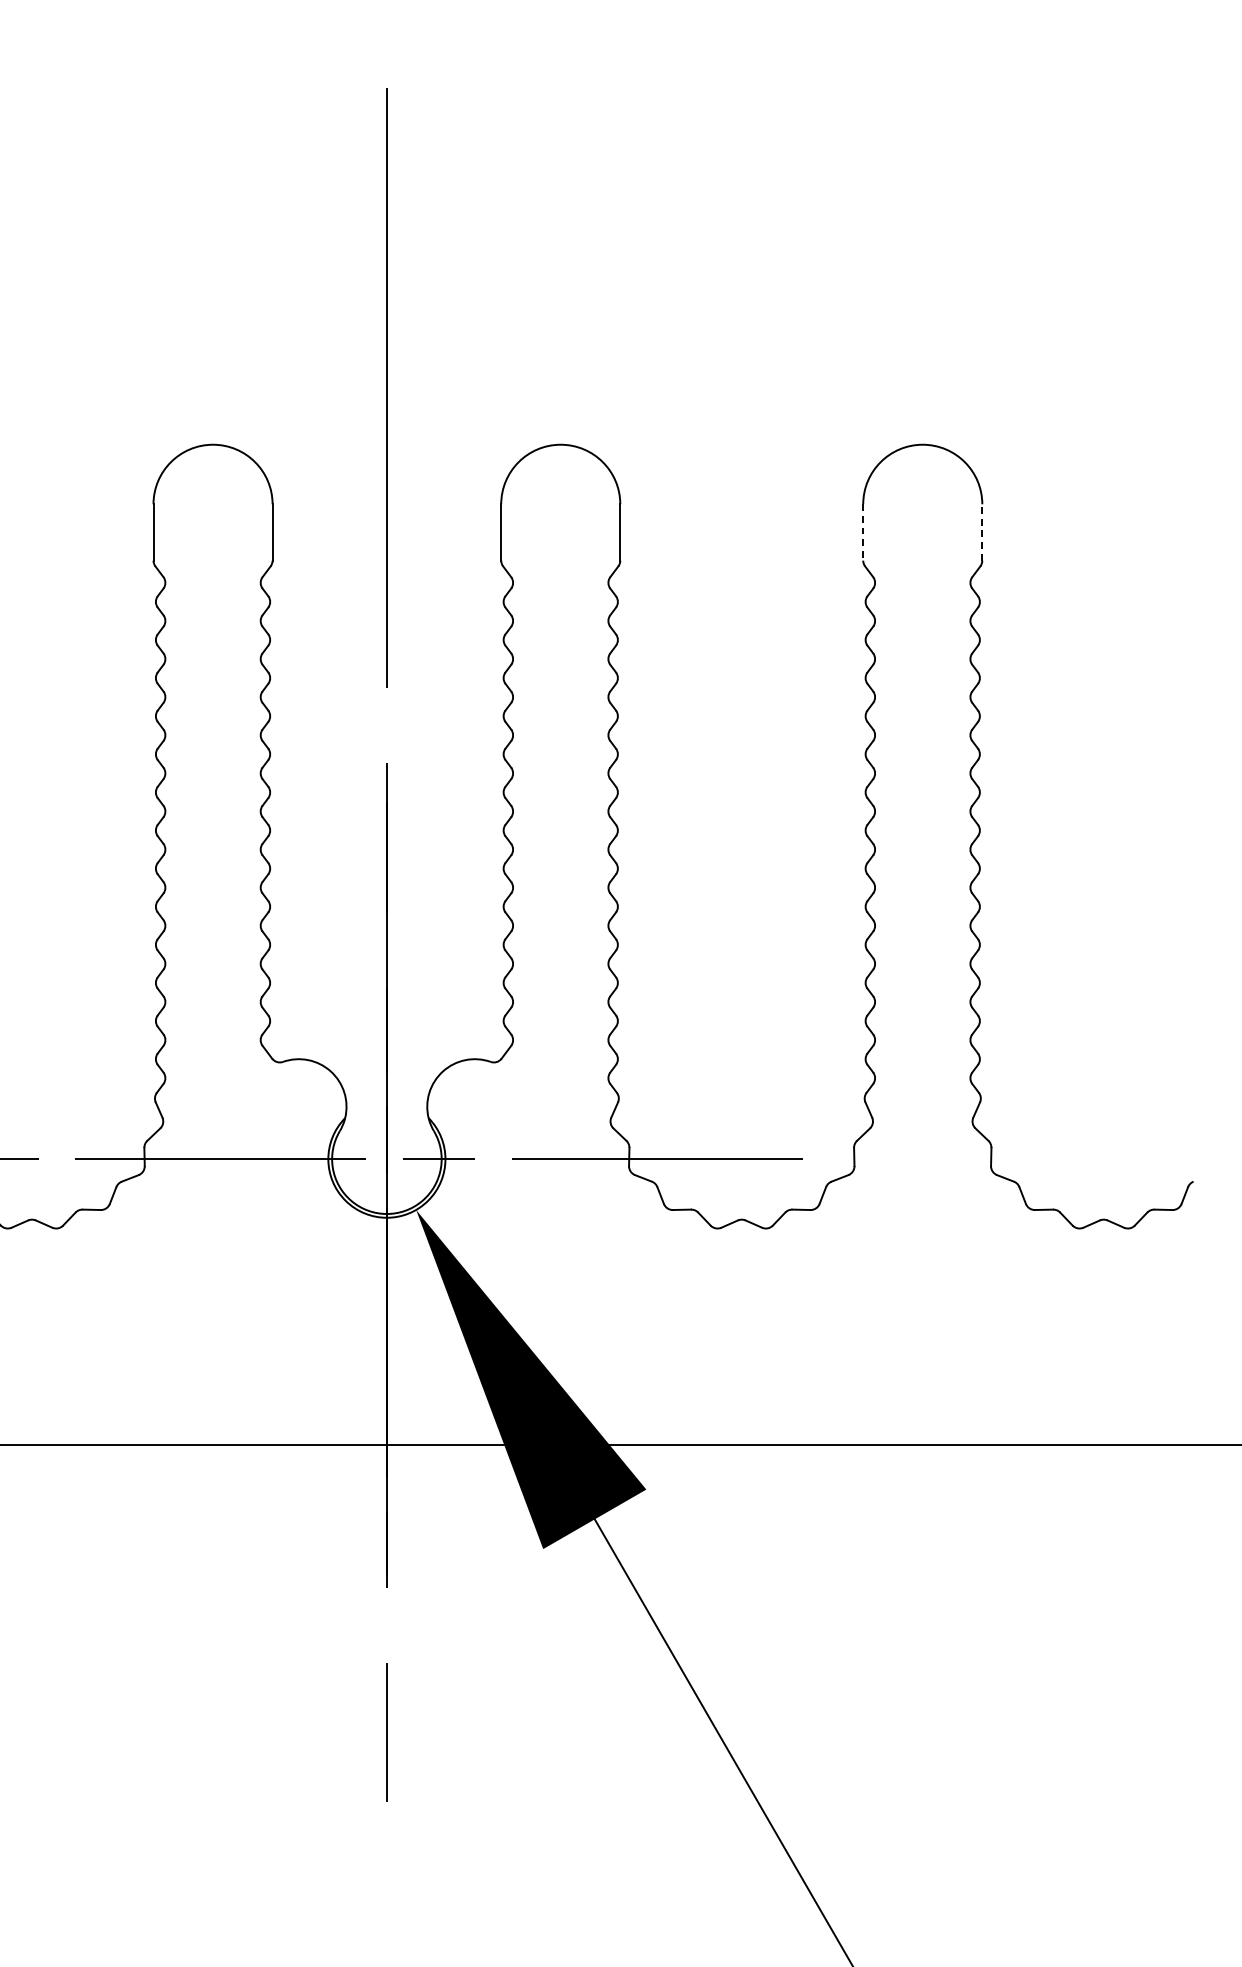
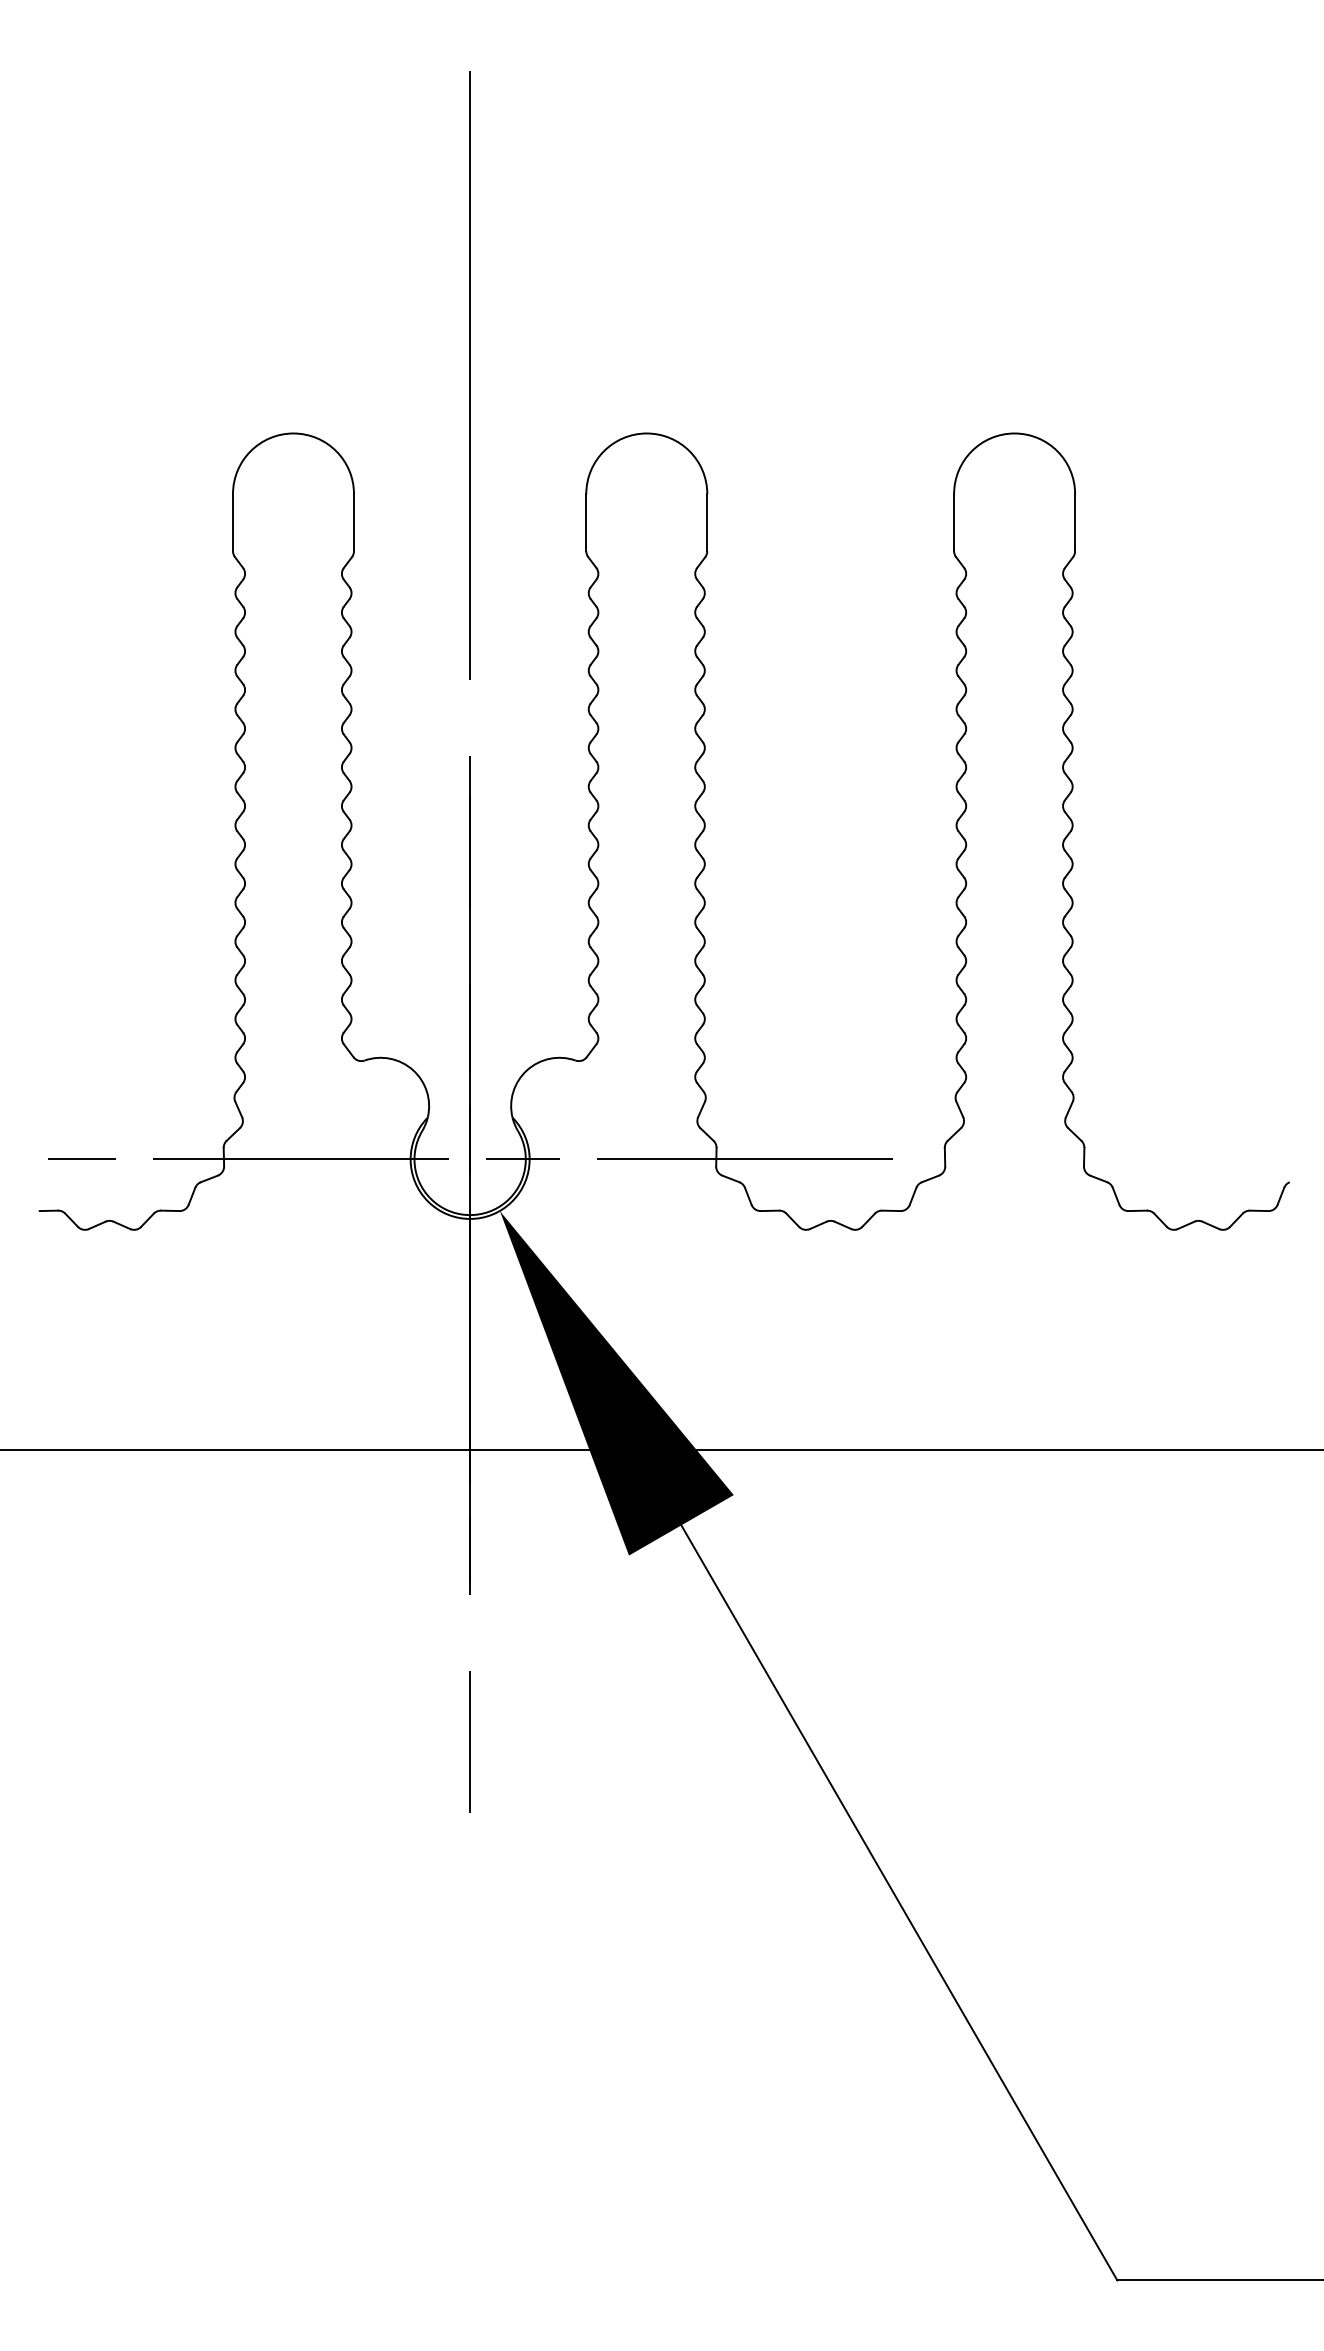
line: (863, 532) -> (954, 522), dashed -> solid
line: (982, 532) -> (1075, 522), dashed -> solid

